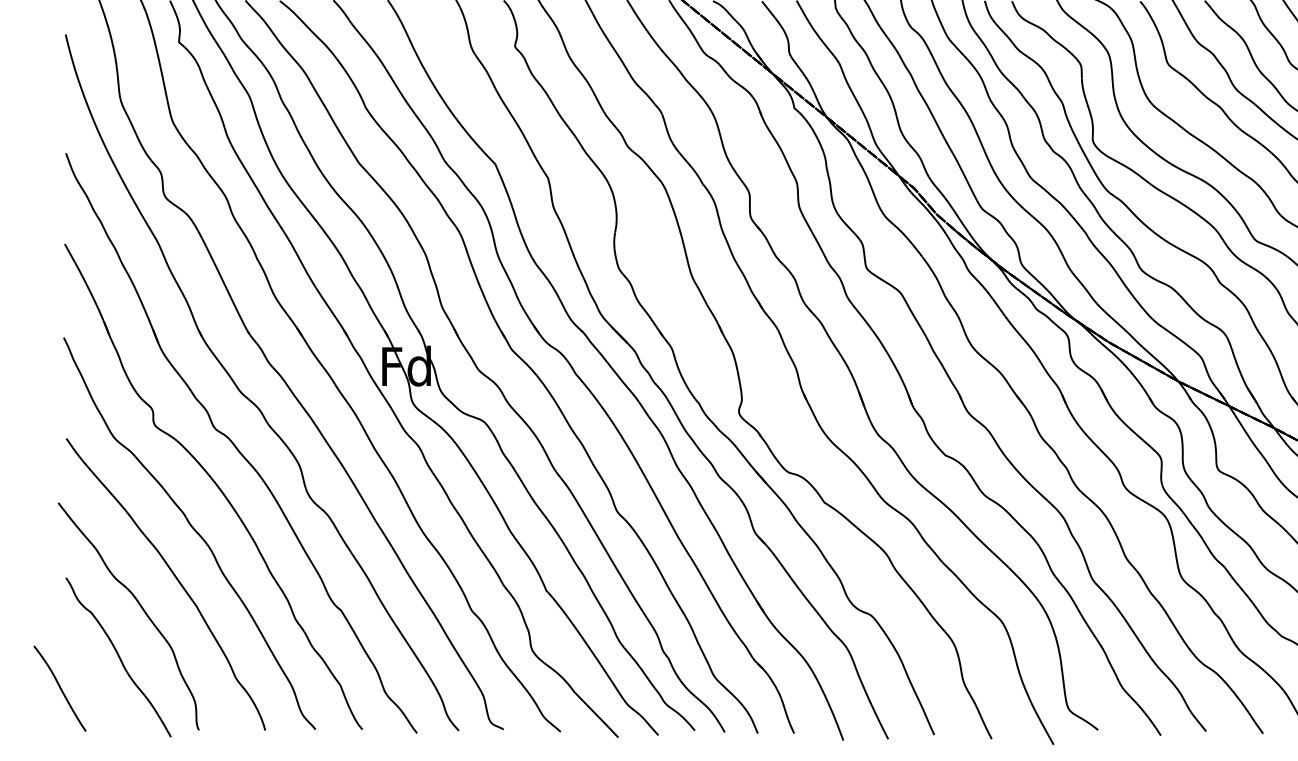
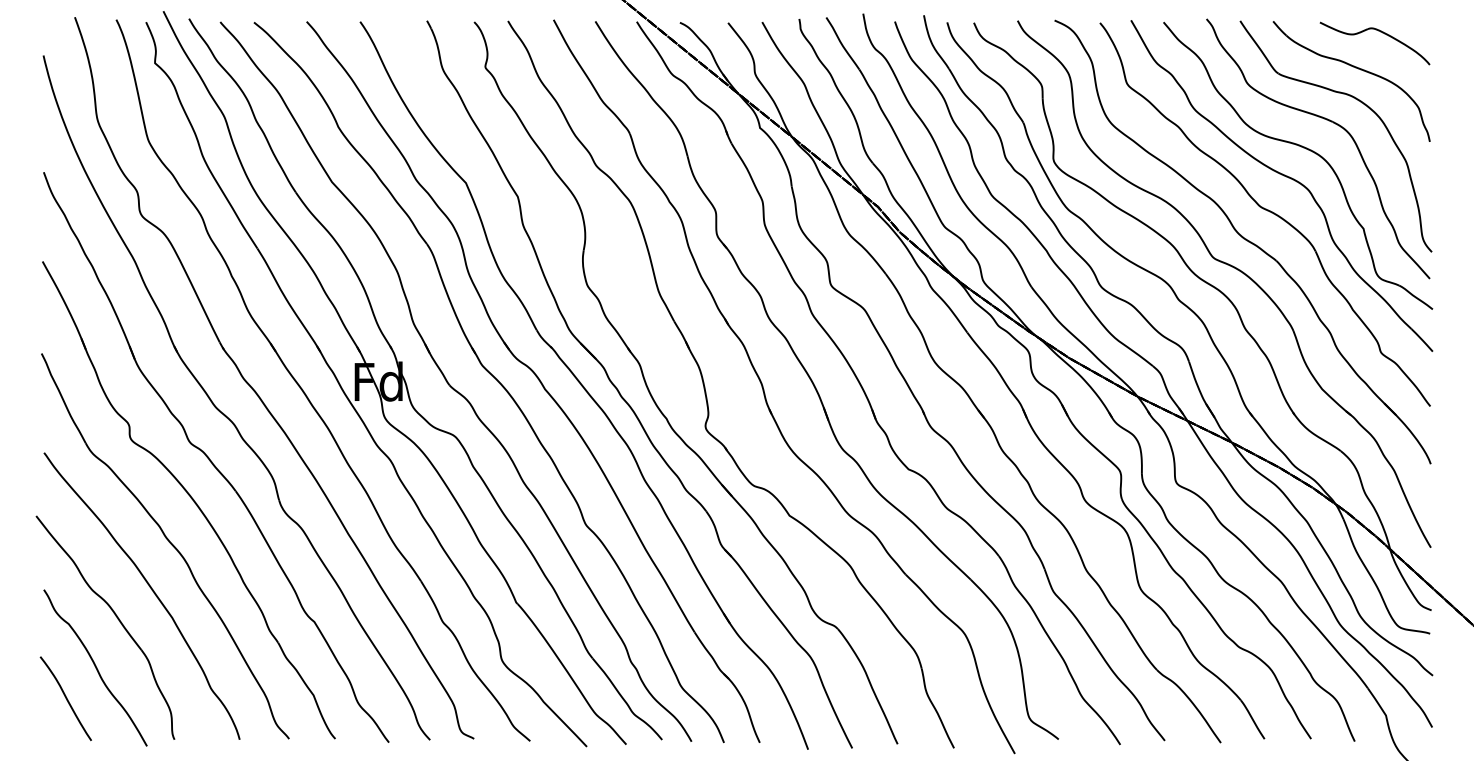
curve: (59, 688) -> (65, 698), moved

